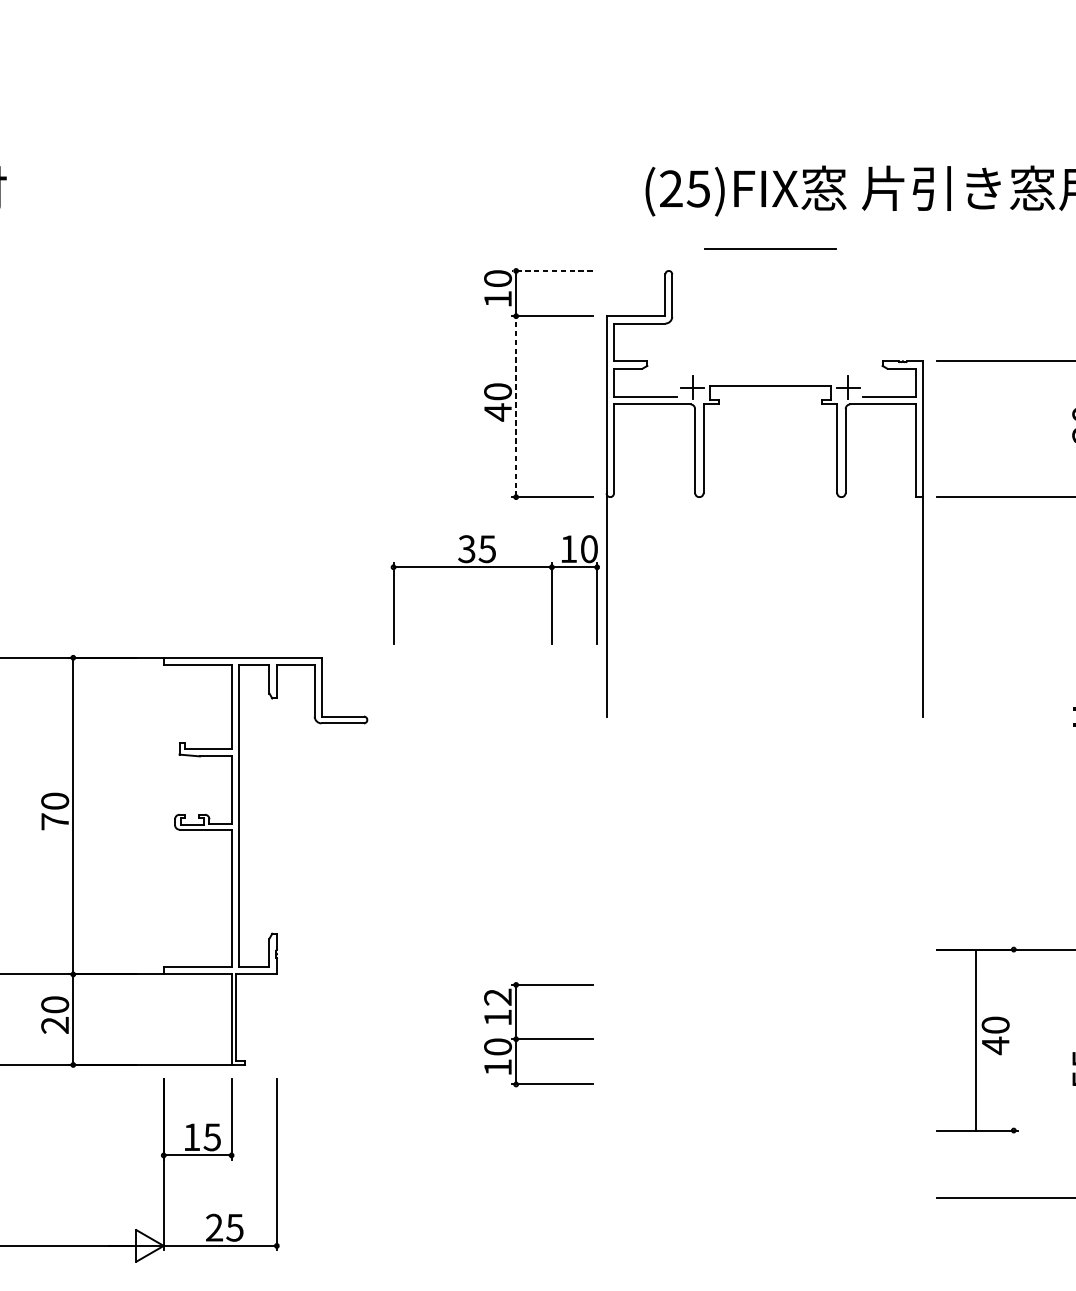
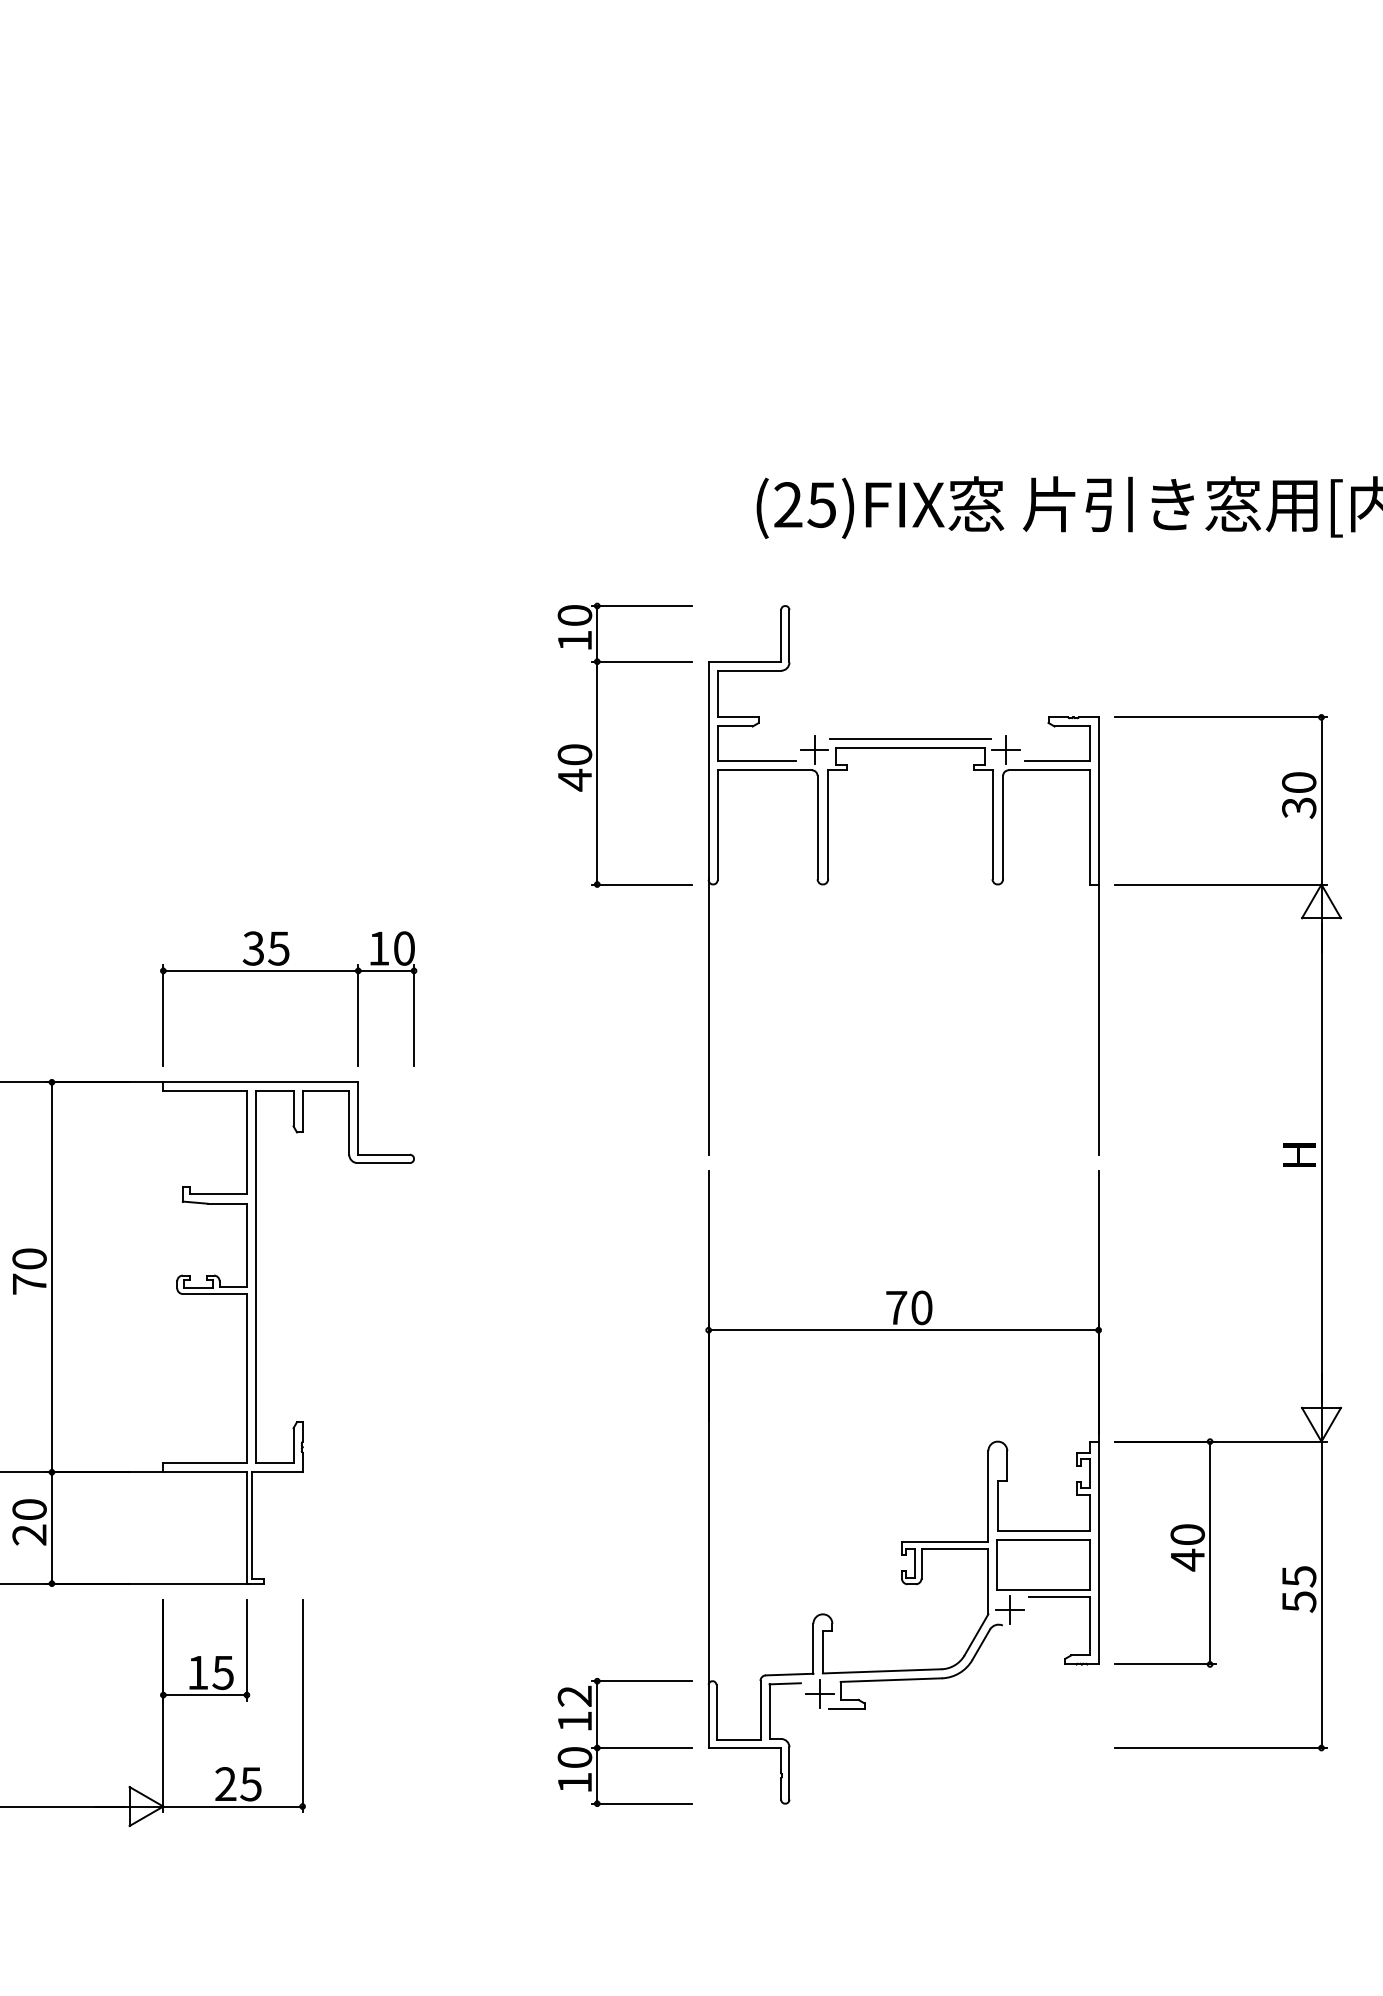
line: (770, 248) -> (910, 738), moved
line: (552, 270) -> (641, 605), dashed -> solid
line: (516, 406) -> (597, 772), dashed -> solid
part: (495, 567) -> (288, 971), moved
part: (764, 986) -> (903, 1487), added
part: (538, 1034) -> (624, 1742), moved
line: (975, 1039) -> (1210, 1552), moved

